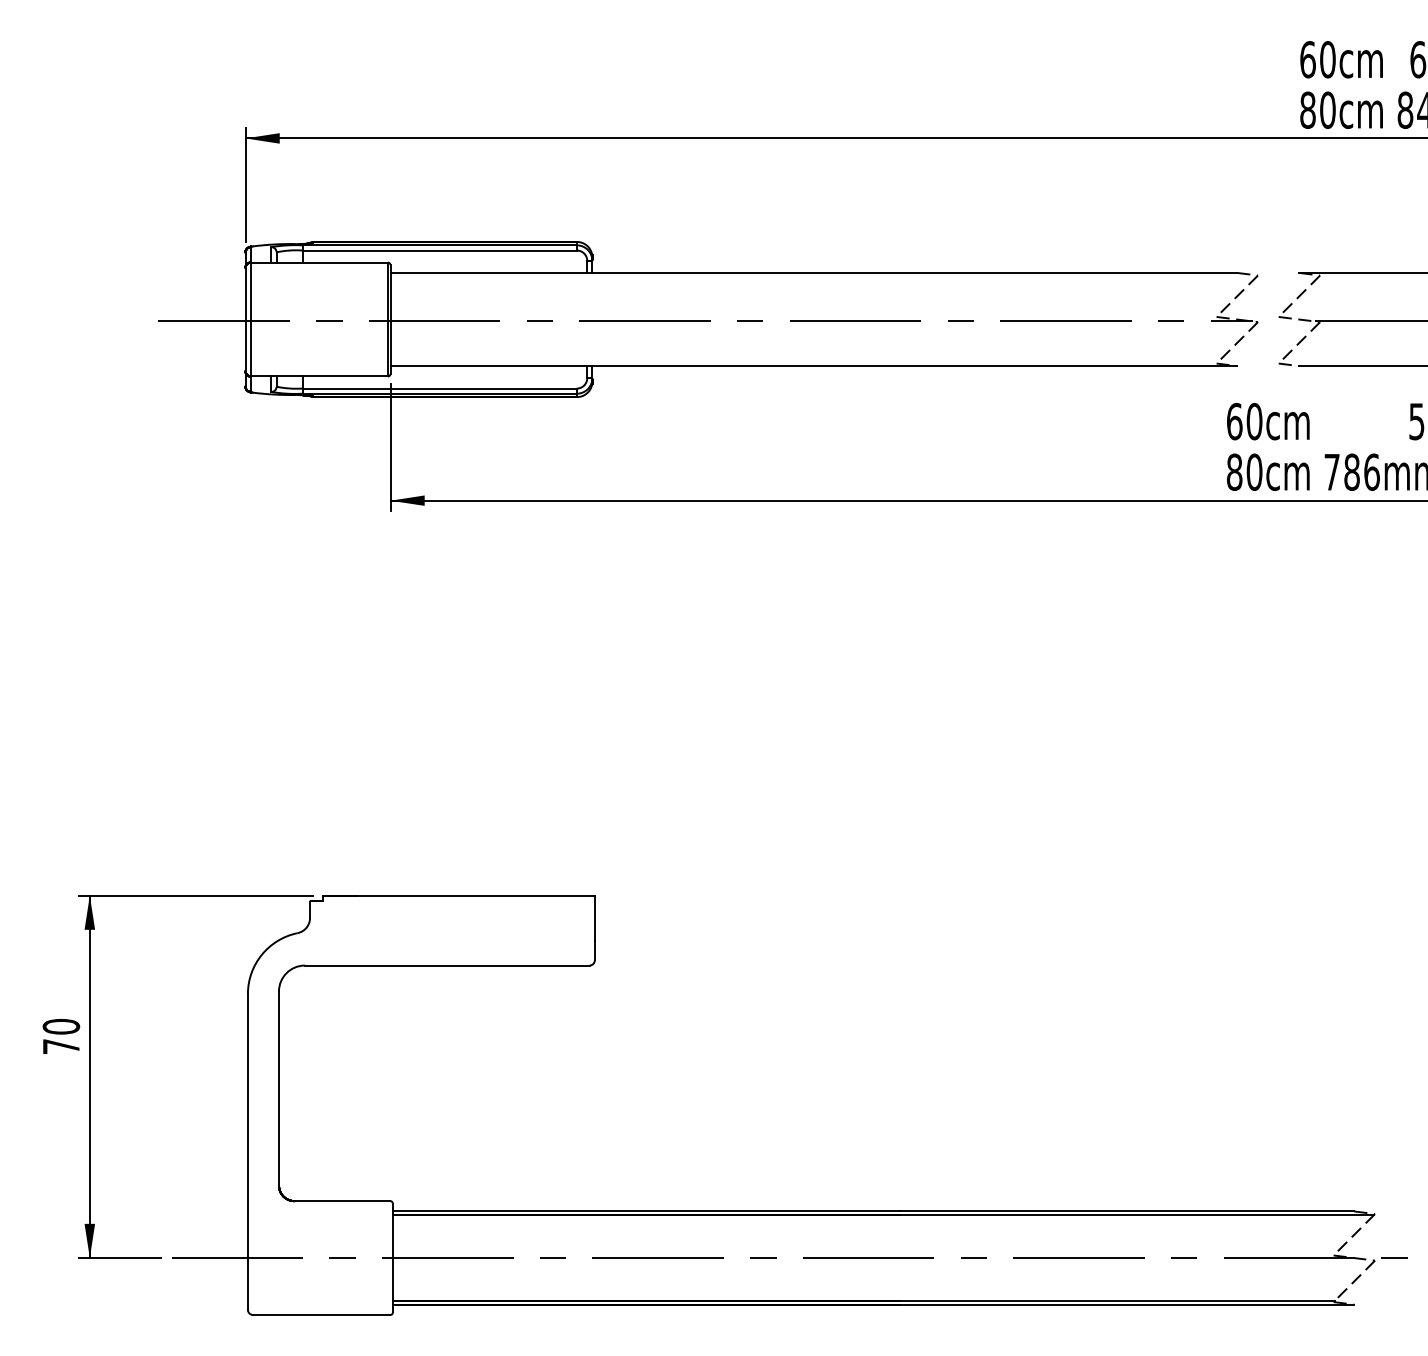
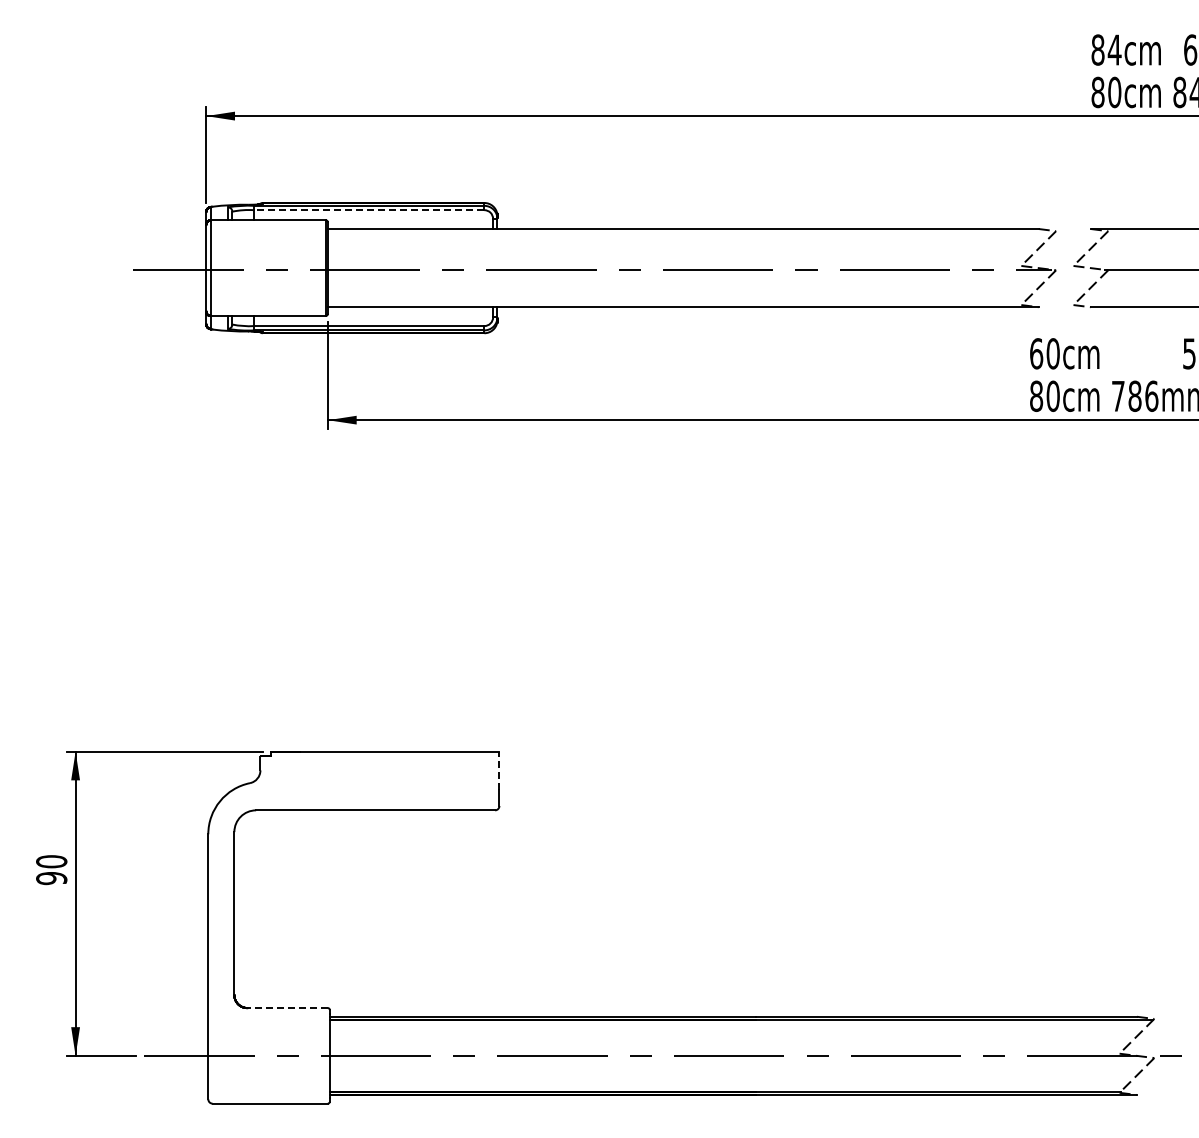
text: (1318, 59) -> (1106, 49), 60cm -> 84cm
line: (438, 250) -> (368, 210), solid -> dashed
line: (594, 918) -> (499, 770), solid -> dashed
text: (61, 1046) -> (51, 878), 70 -> 90
line: (342, 1201) -> (287, 1008), solid -> dashed

